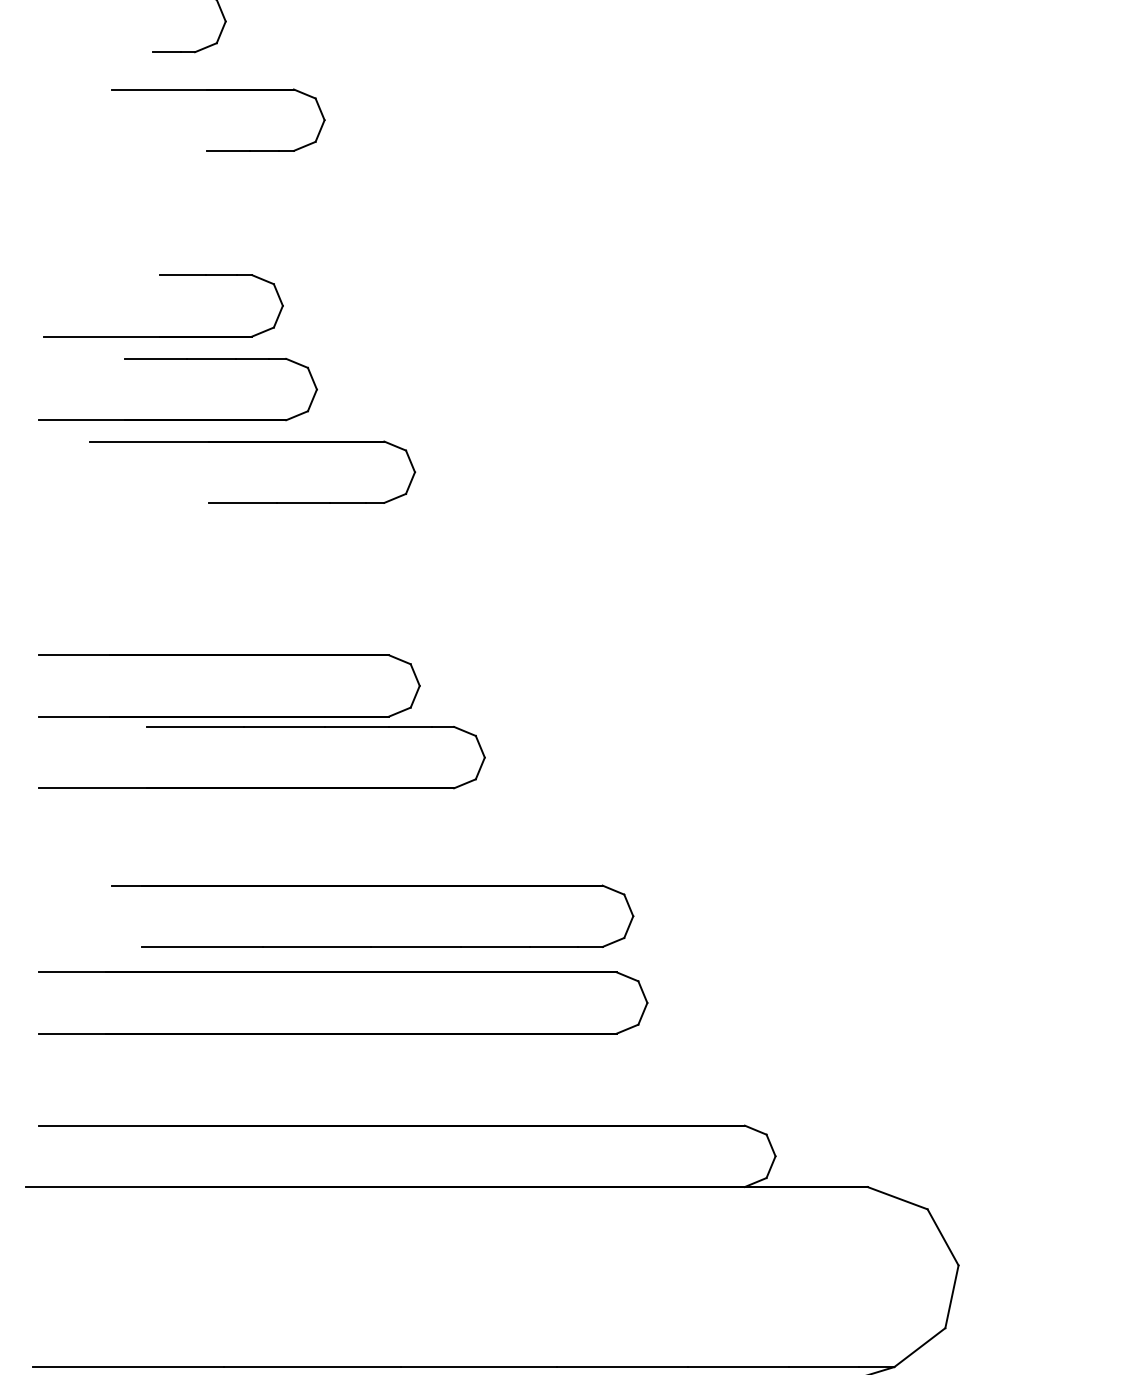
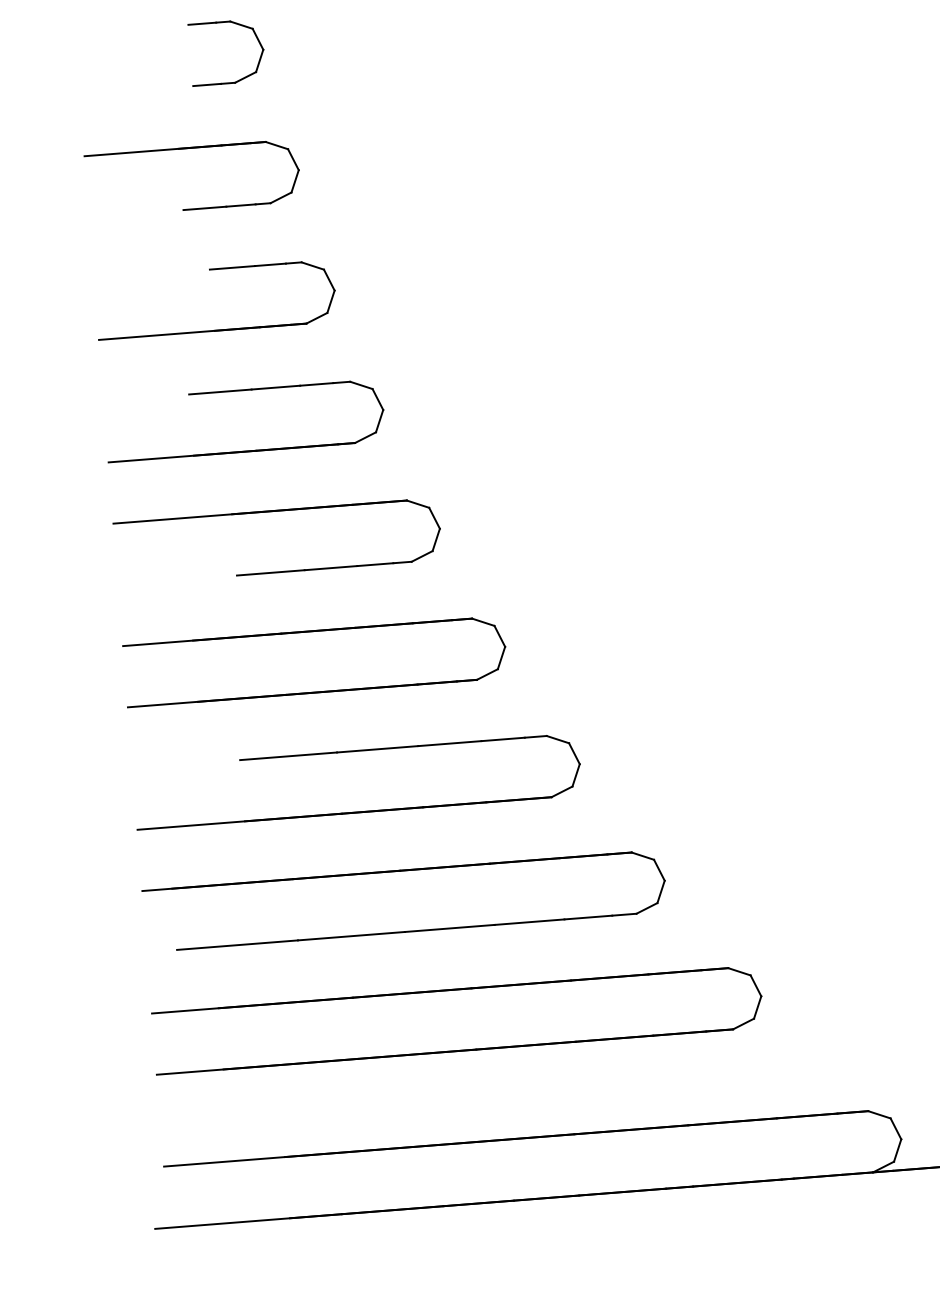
part: (218, 90) -> (190, 148), moved
part: (163, 275) -> (213, 269), moved
part: (252, 442) -> (275, 511), moved
part: (229, 655) -> (312, 631), moved
part: (372, 886) -> (402, 871), moved

